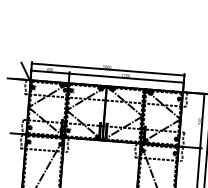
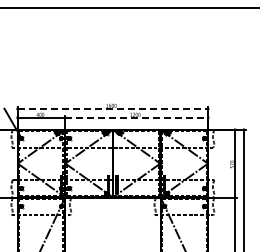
line: (108, 69) -> (113, 108), solid -> dashed
line: (126, 78) -> (136, 117), solid -> dashed

